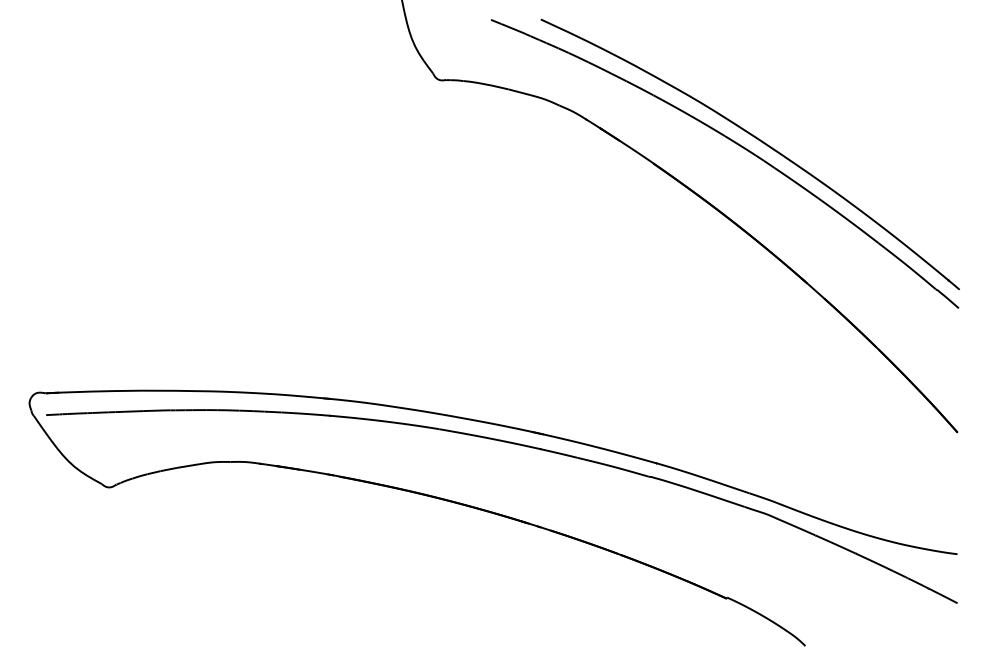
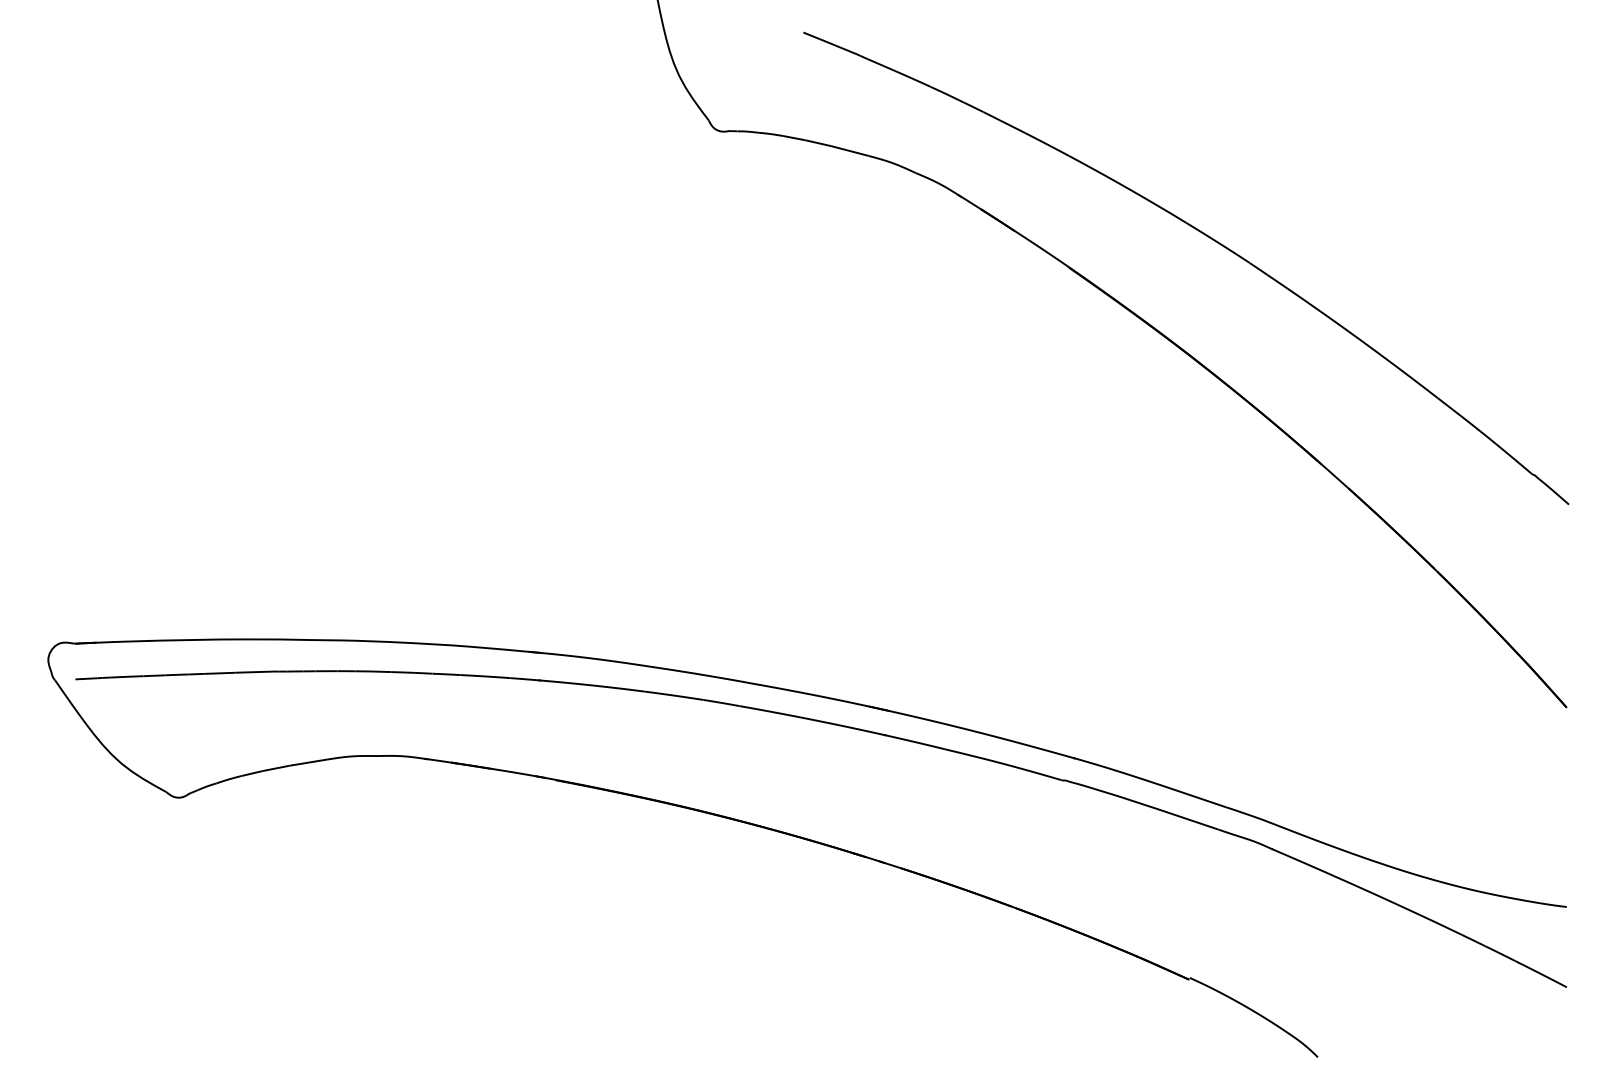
part: (756, 139) -> (1237, 228), removed

